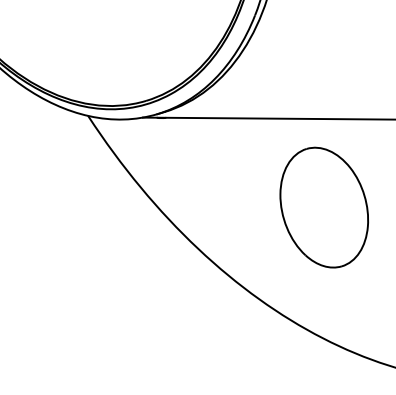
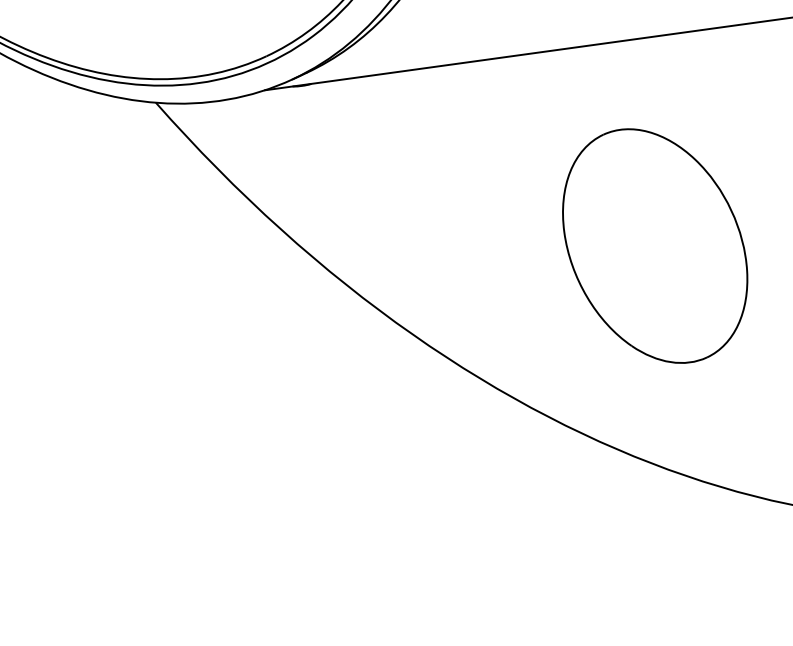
part: (323, 207) -> (653, 246), moved

